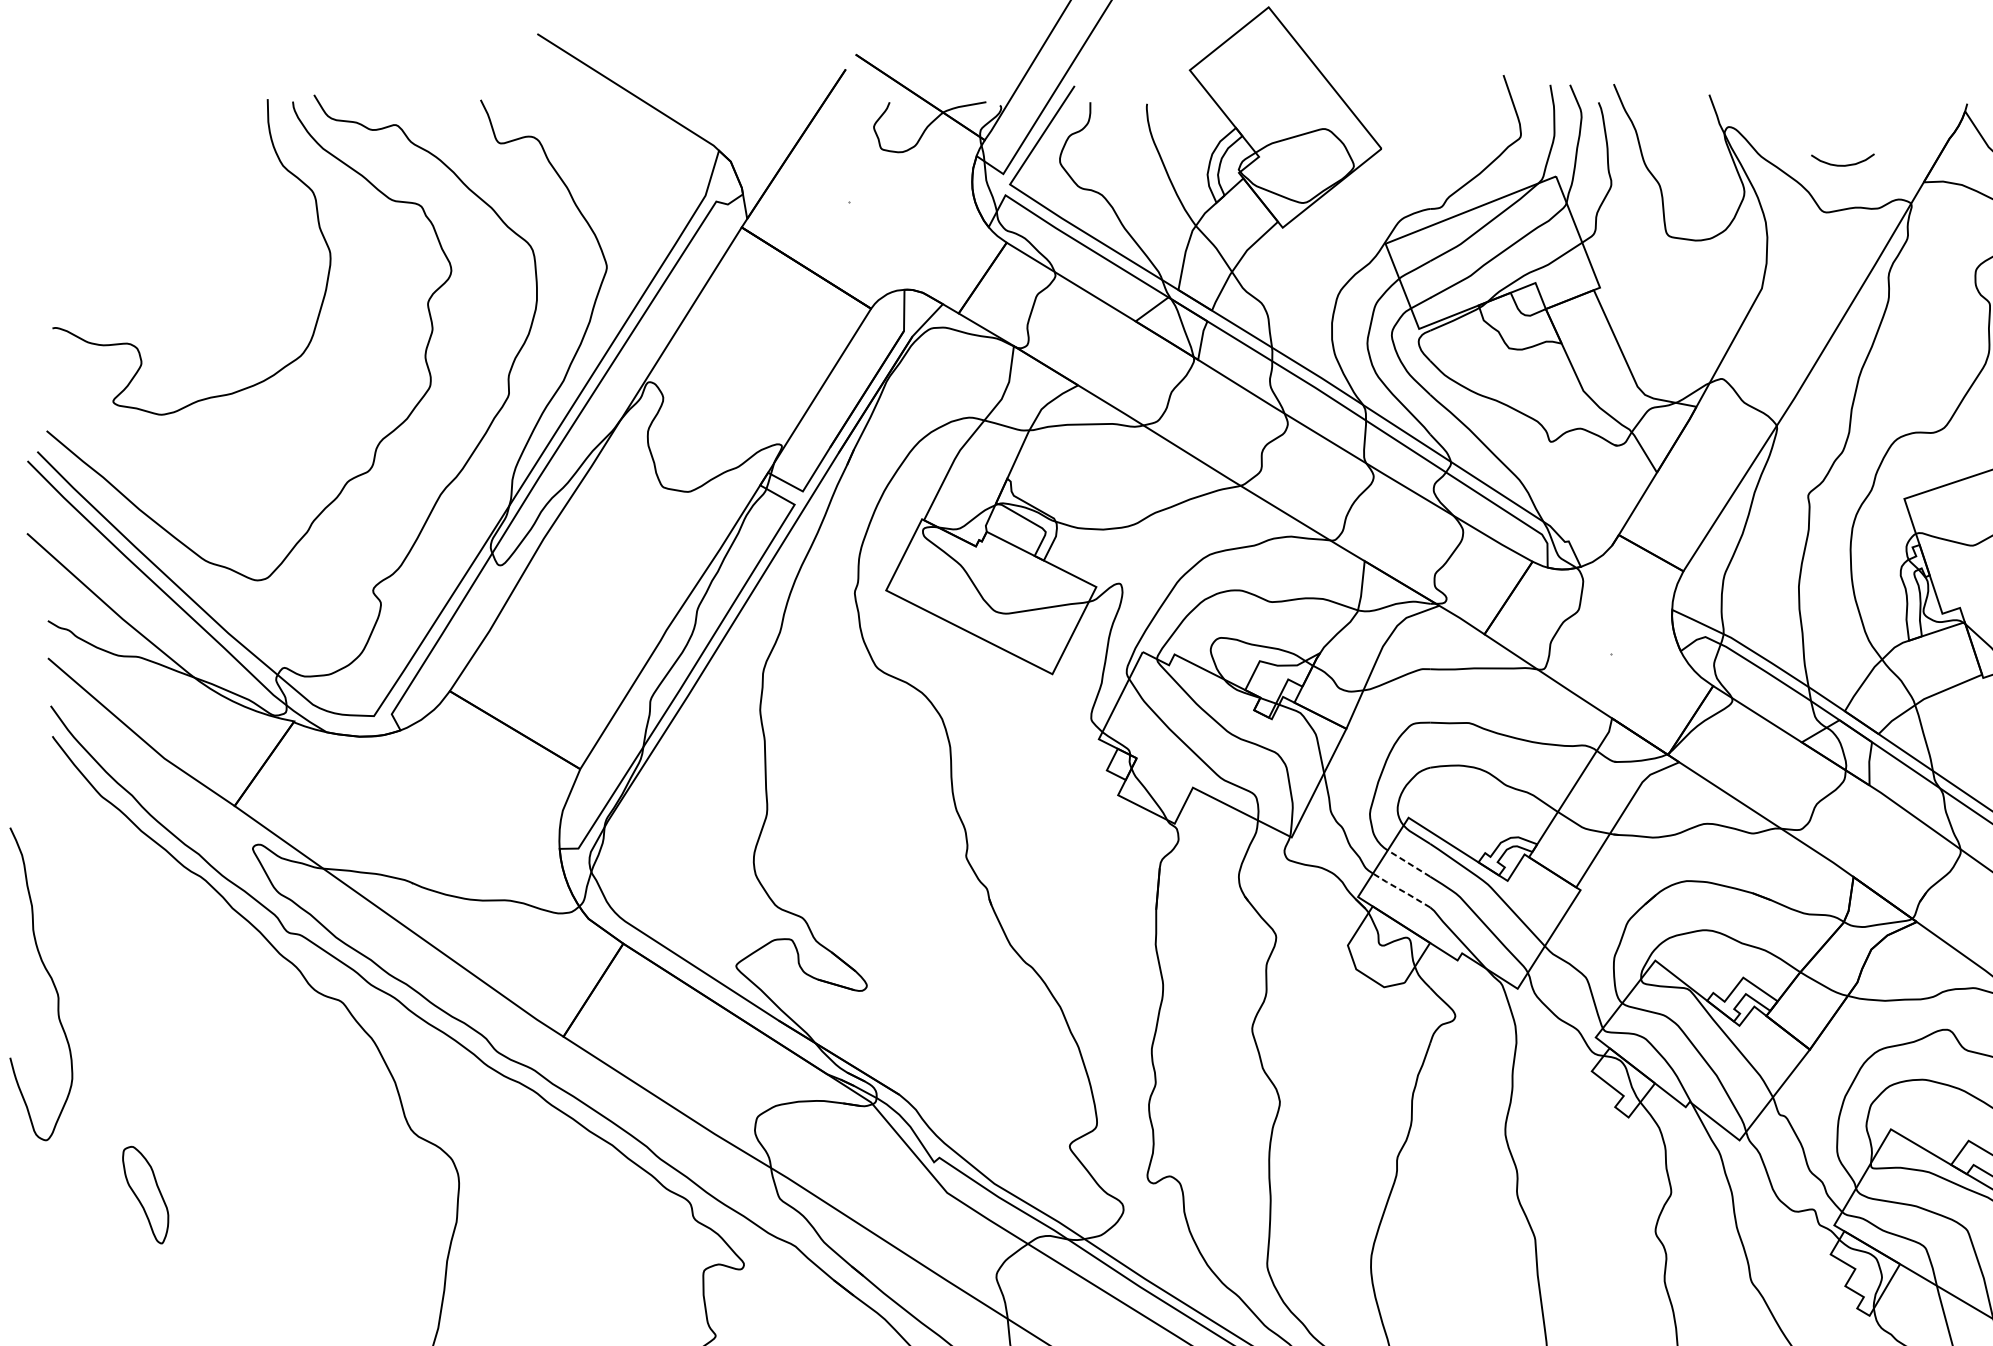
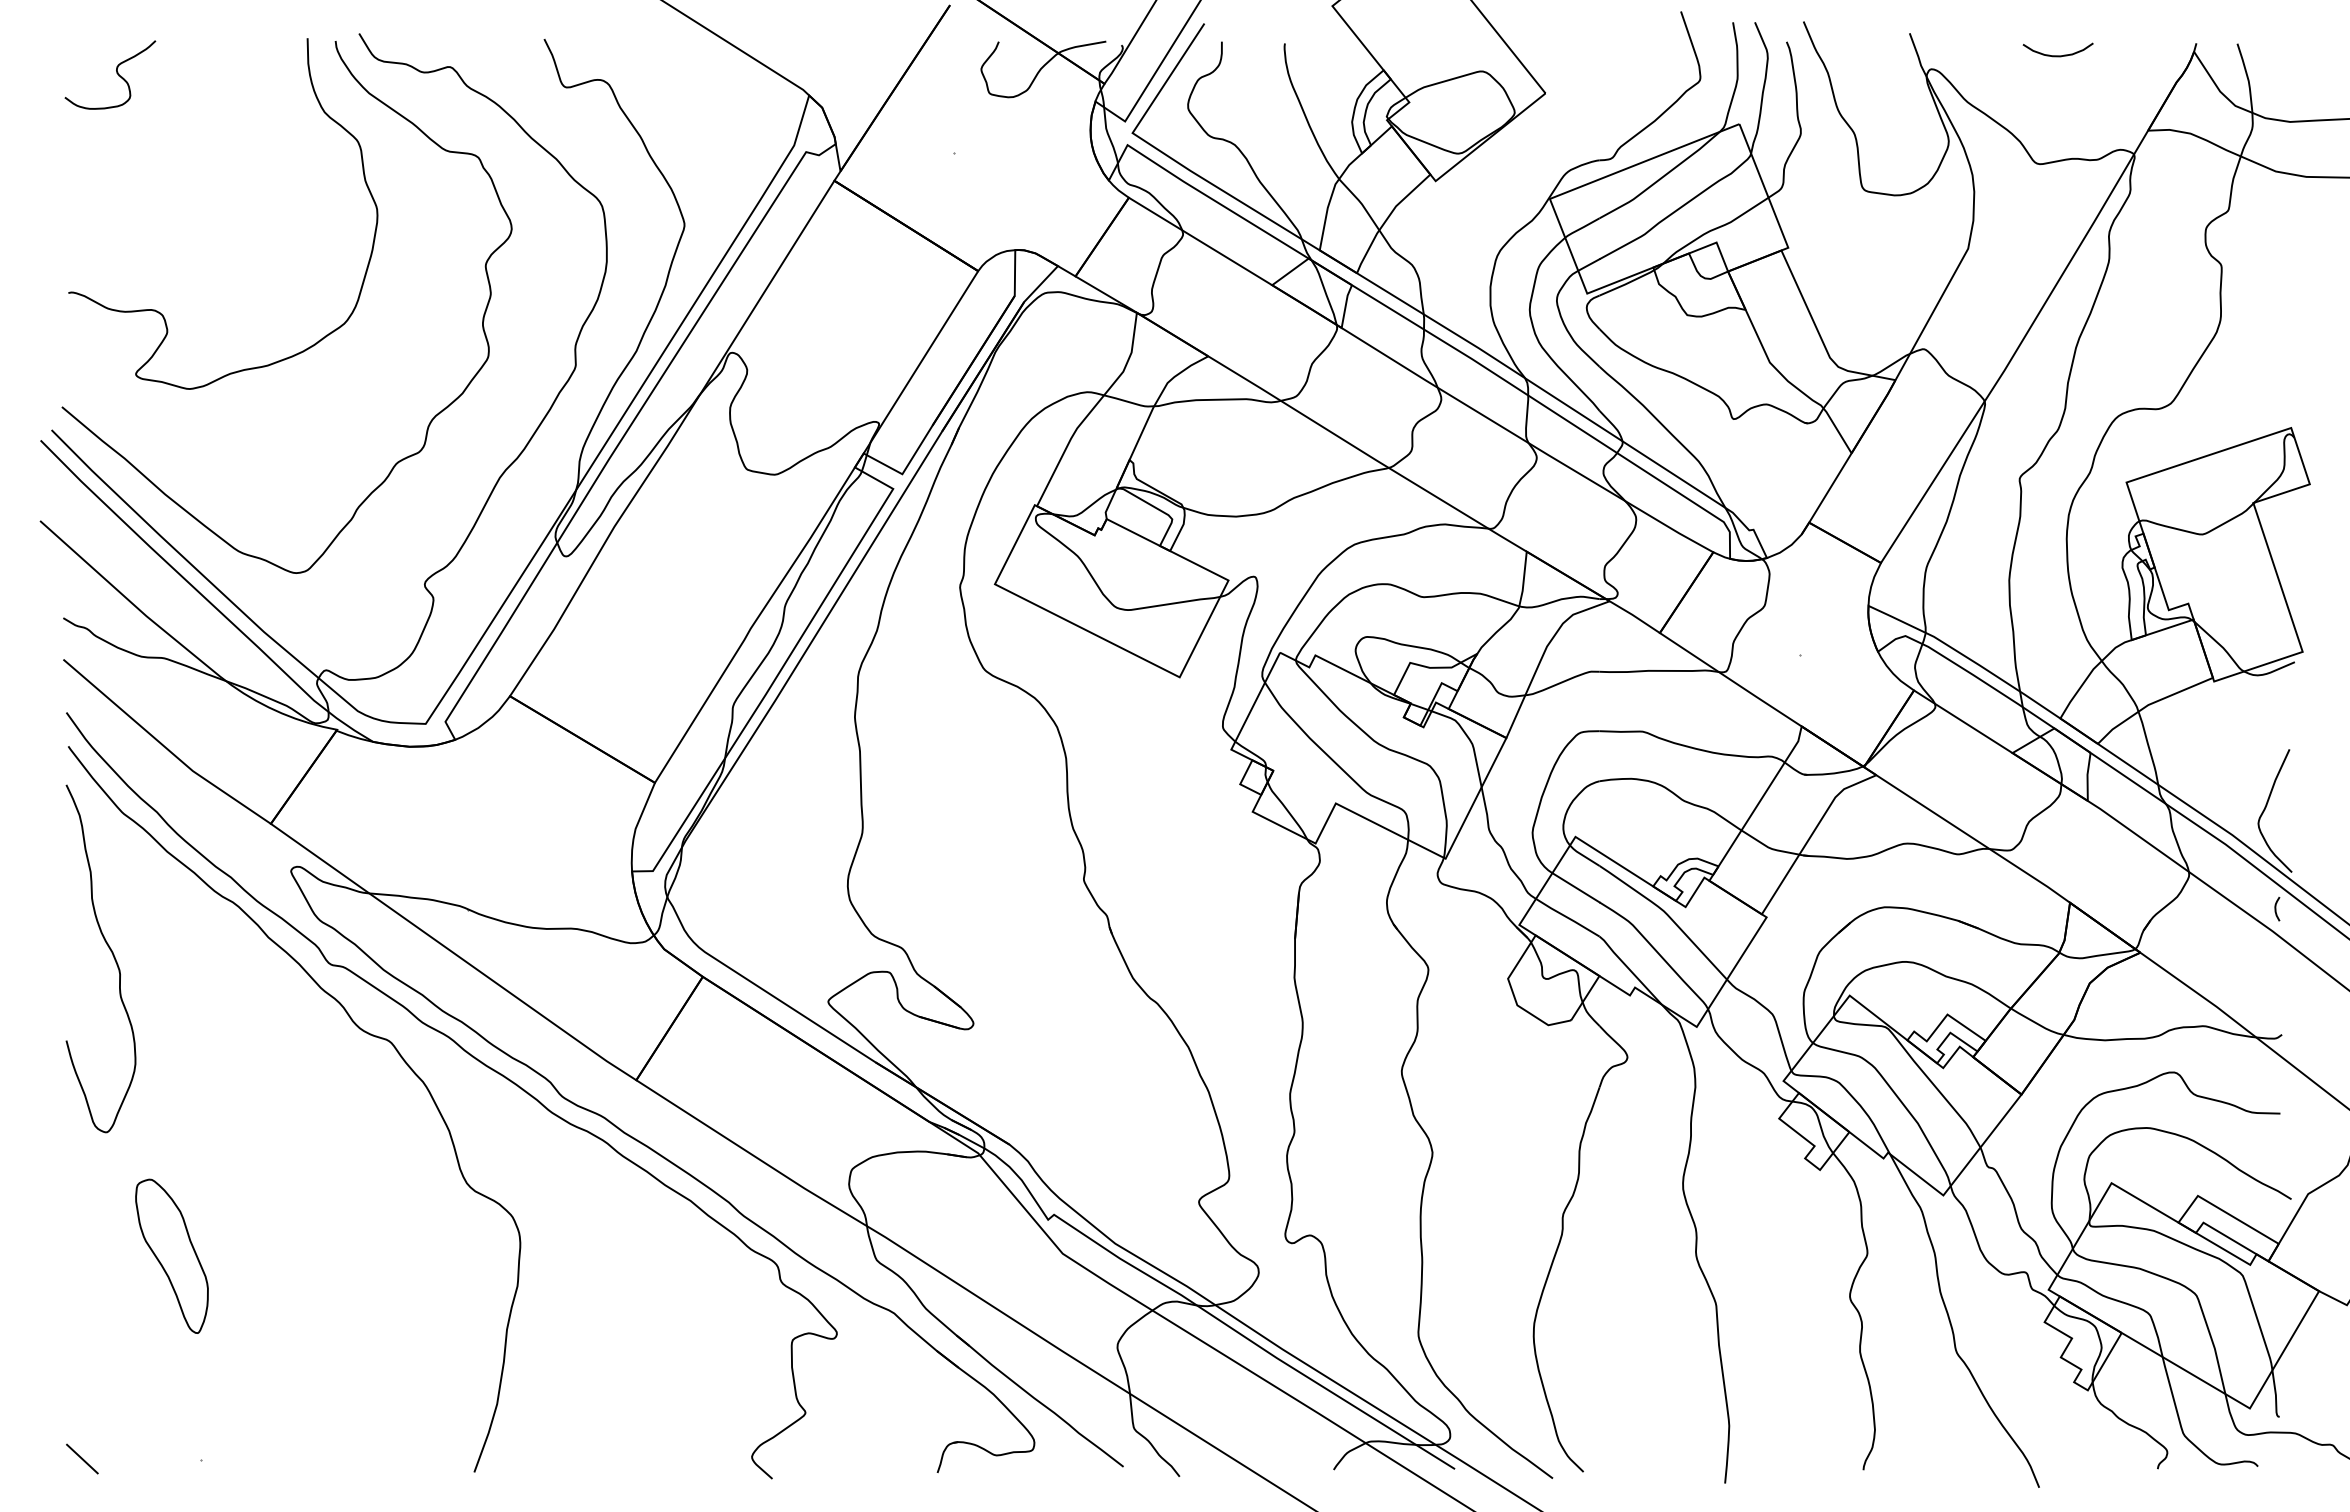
curve: (95, 130) -> (116, 73), added
curve: (1842, 165) -> (2057, 55), moved
line: (1409, 863) -> (1576, 887), dashed -> solid
line: (1401, 890) -> (1567, 917), dashed -> solid
curve: (50, 979) -> (111, 953), moved
part: (145, 1194) -> (171, 1255), size x1.43

